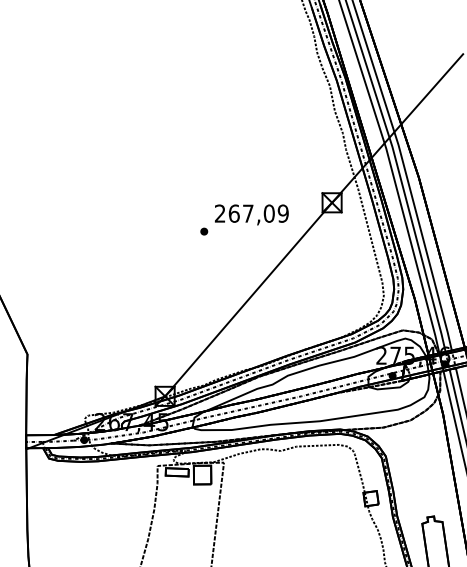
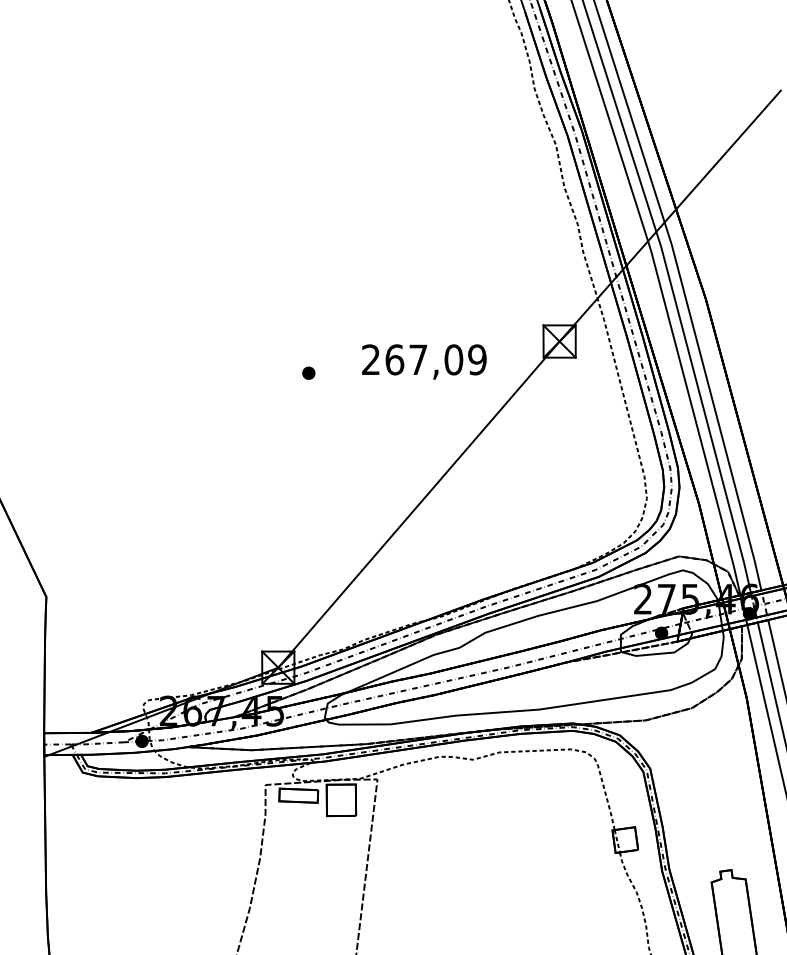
part: (204, 231) -> (309, 373), moved

